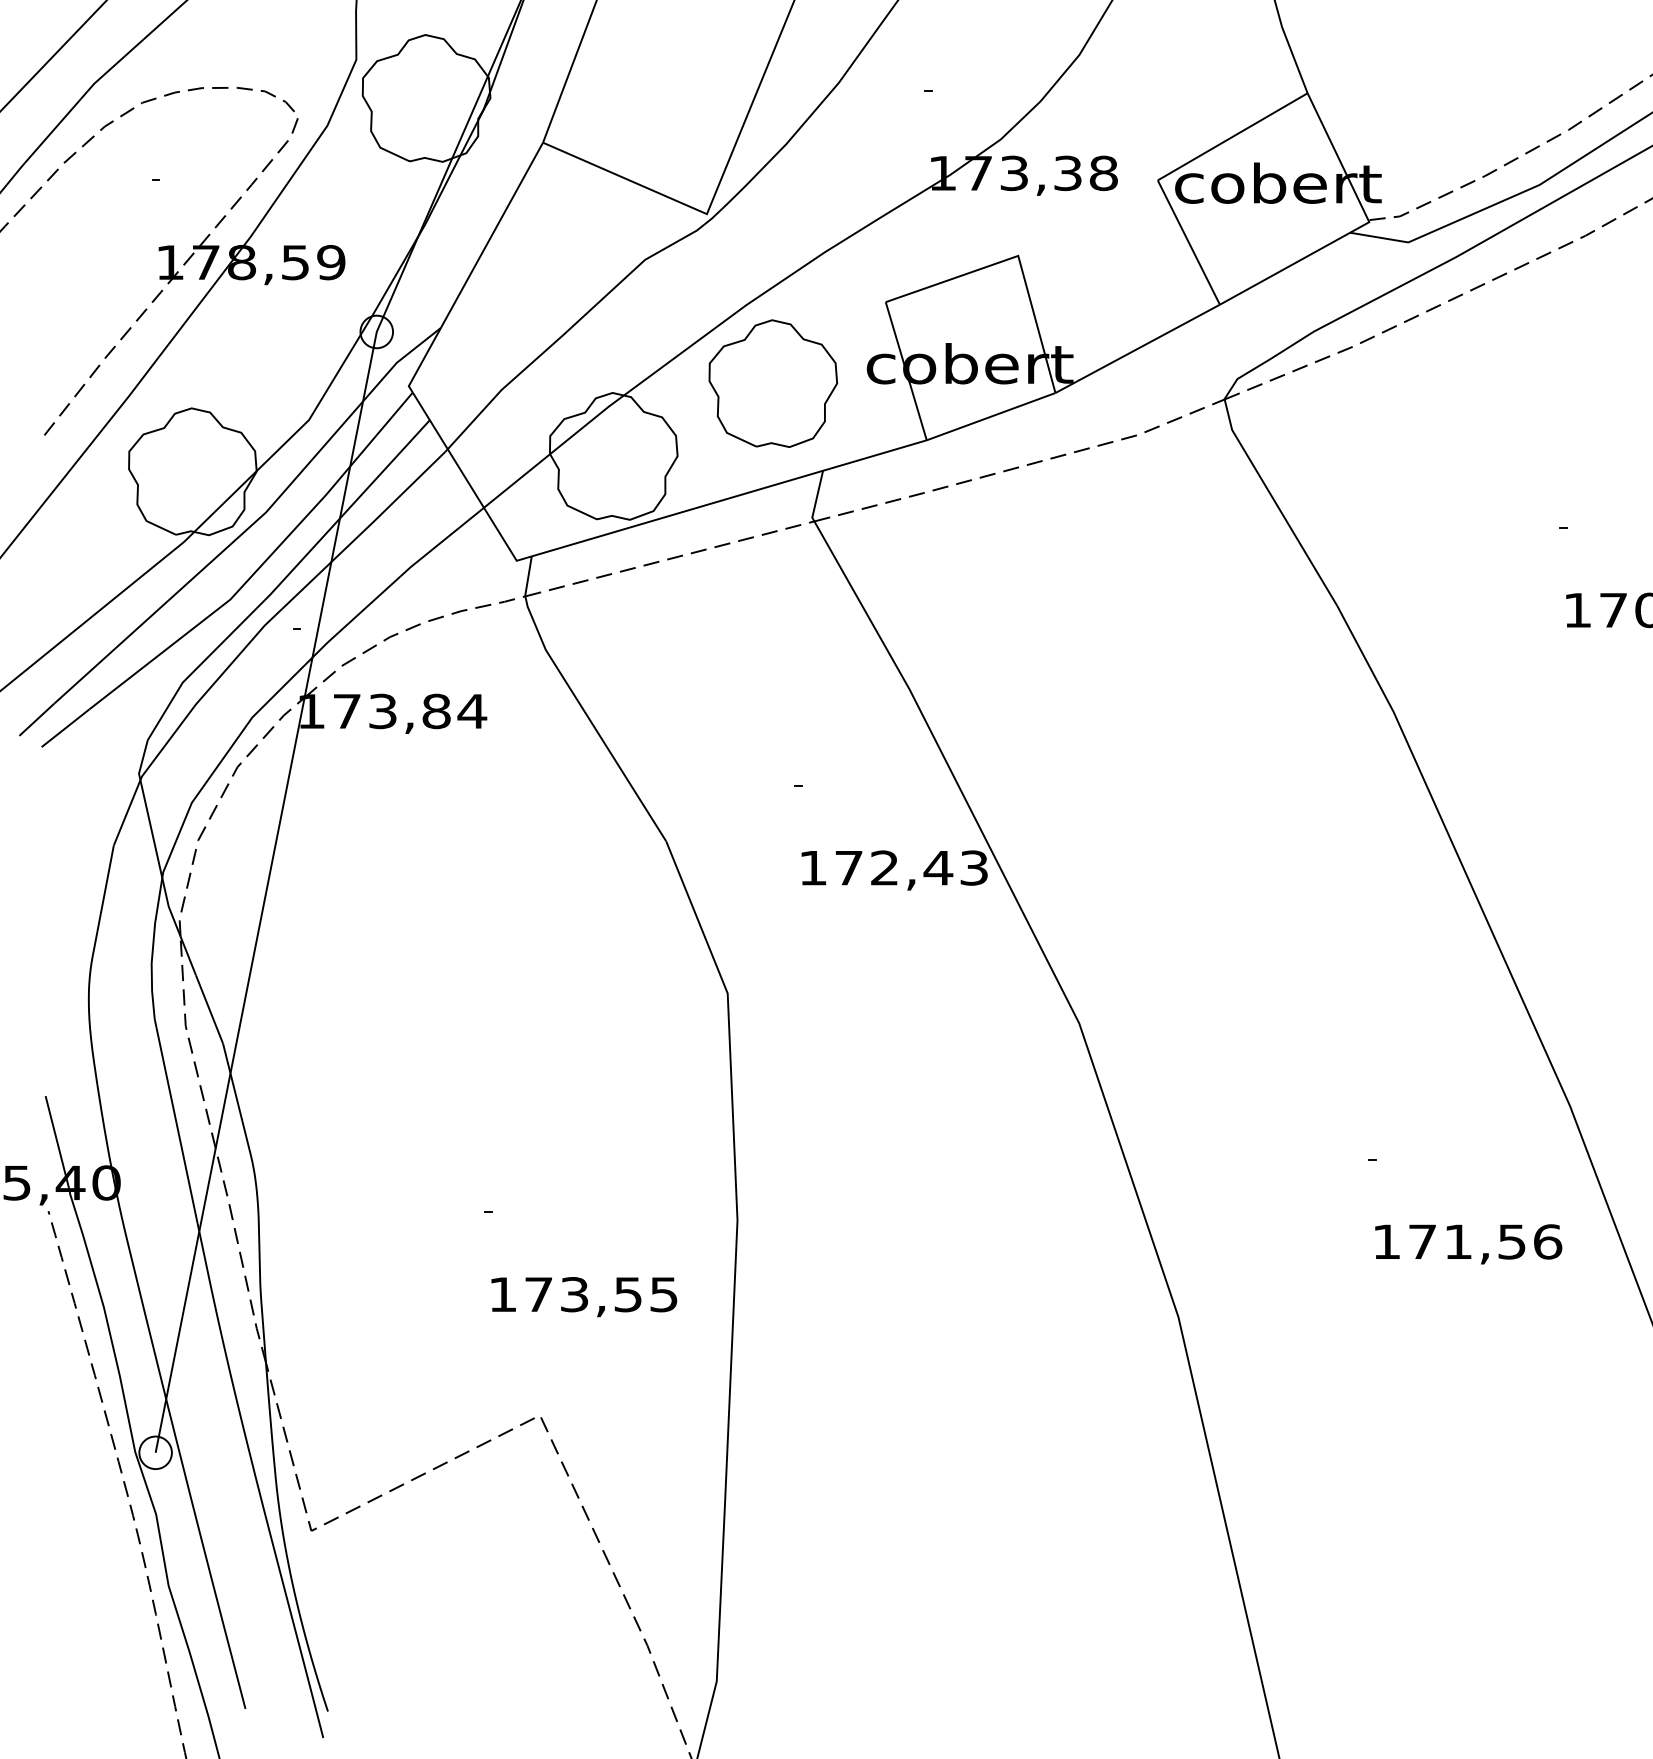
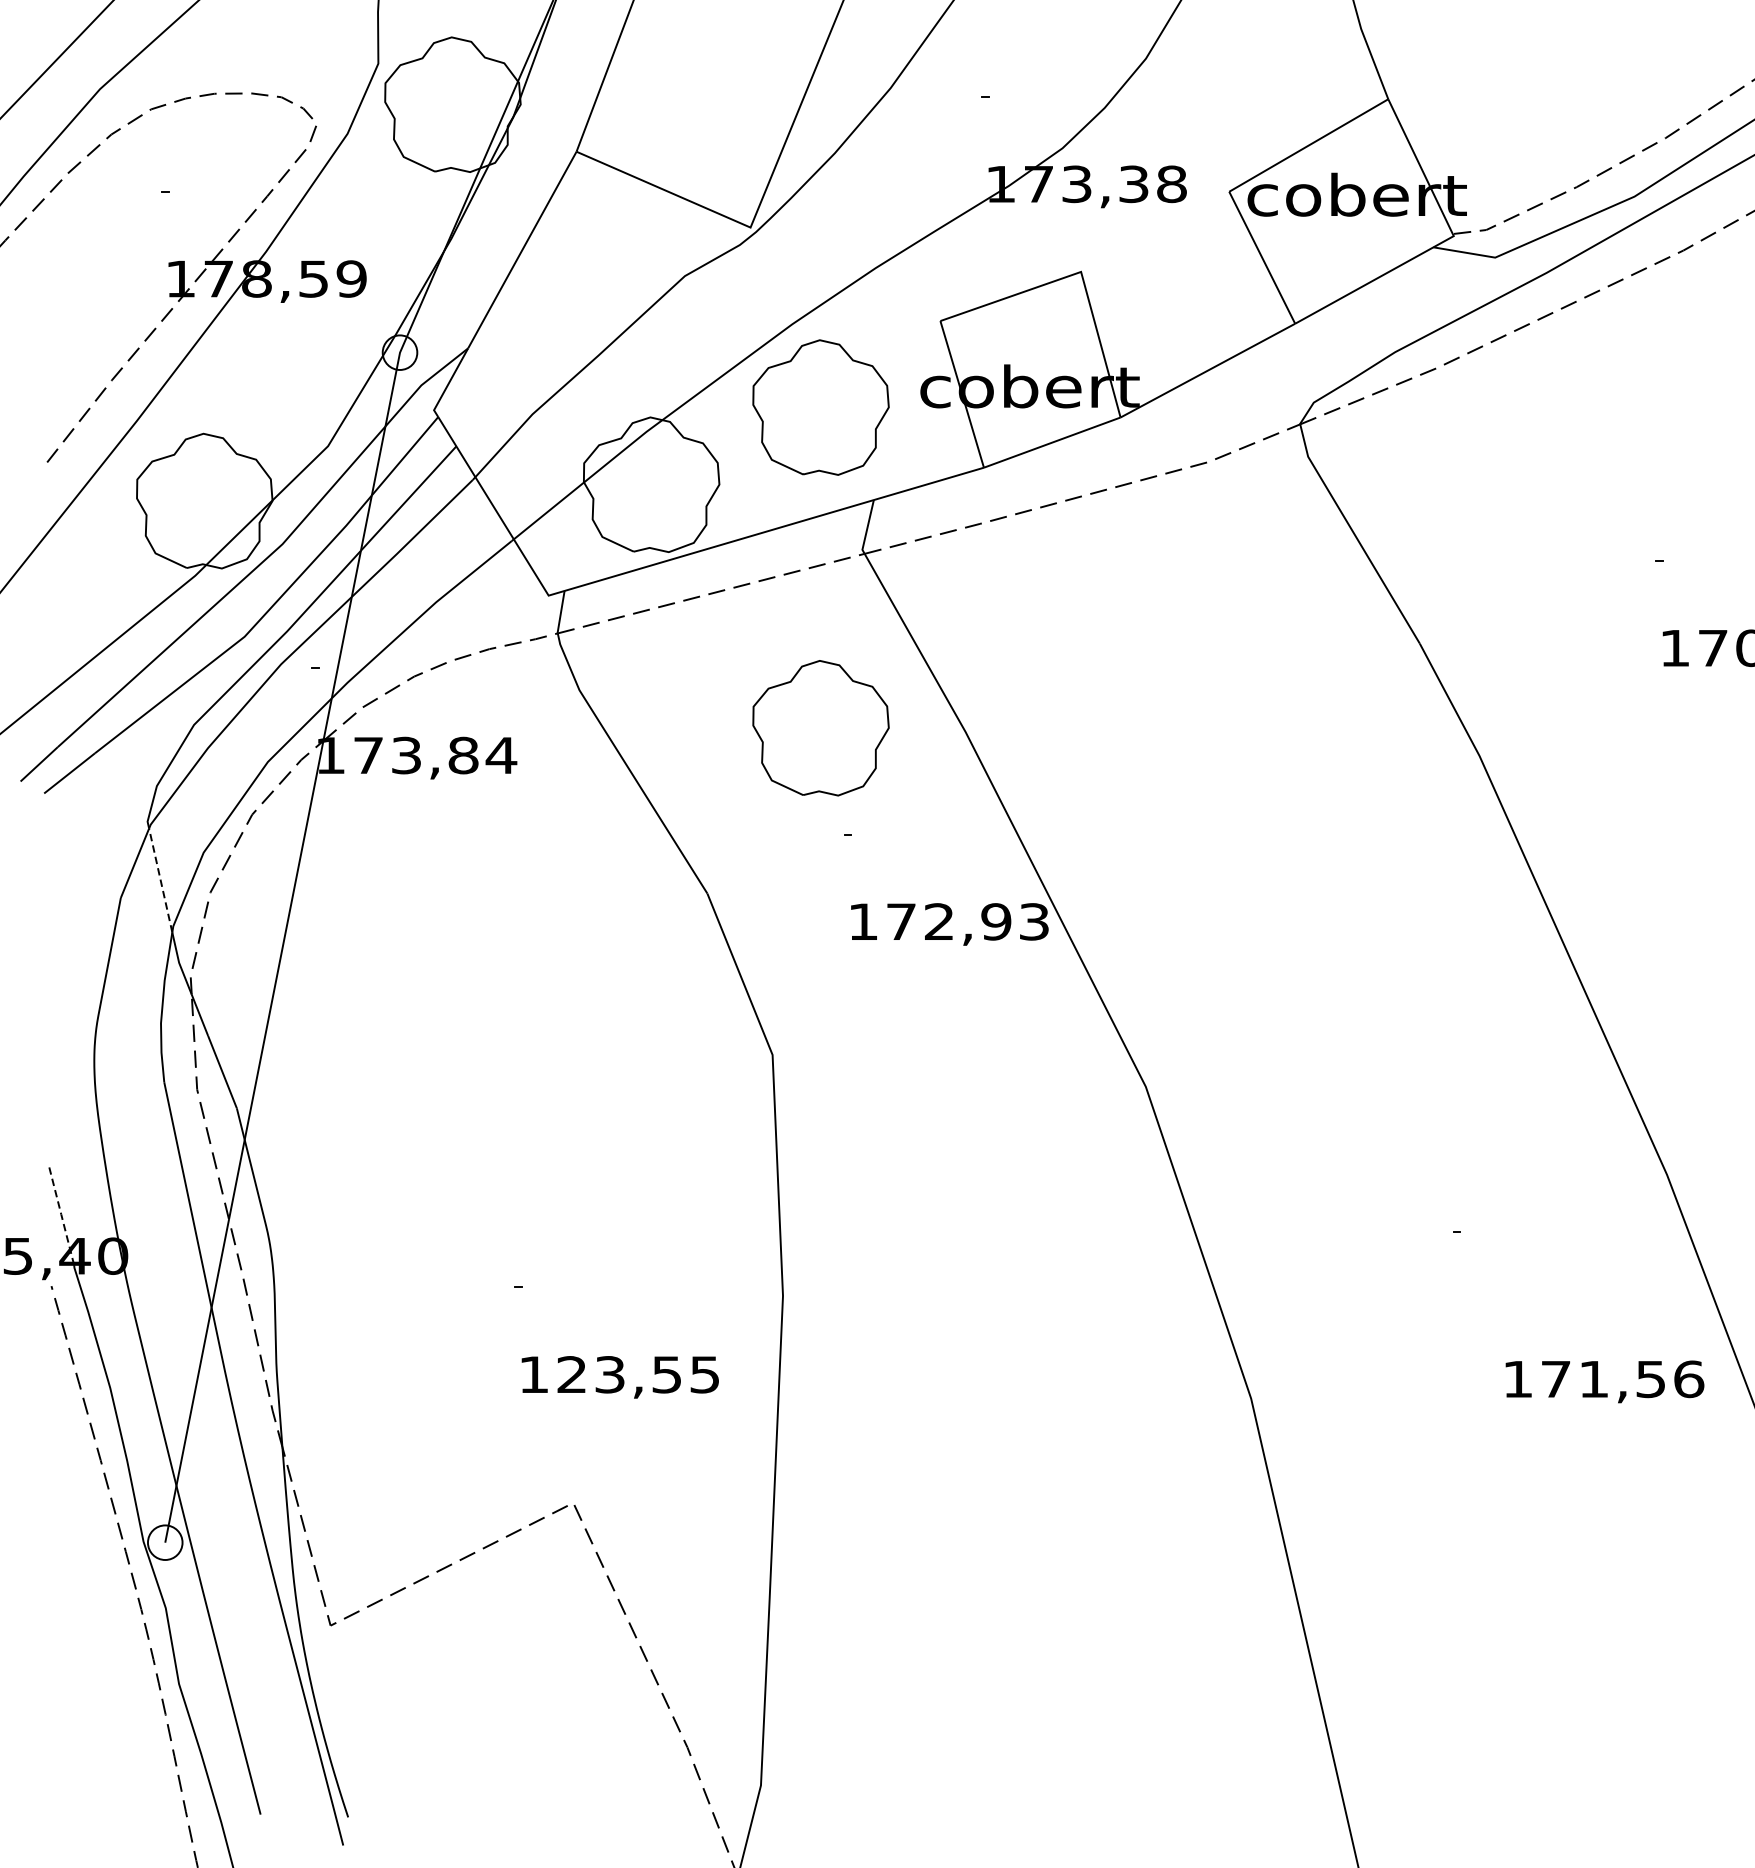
part: (773, 685) -> (821, 728), added
line: (151, 828) -> (160, 879), solid -> dashed
text: (938, 867) -> (996, 921), 172,43 -> 172,93
line: (57, 1143) -> (61, 1214), solid -> dashed
text: (1468, 1244) -> (1604, 1382), moved
text: (538, 1294) -> (571, 1374), 173,55 -> 123,55

